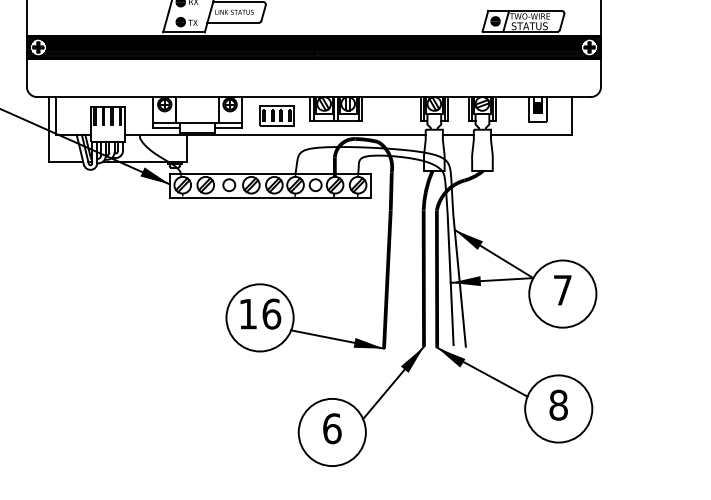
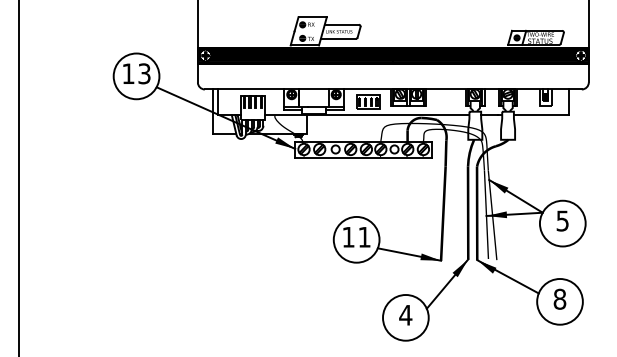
text: (562, 289) -> (562, 220), 7 -> 5
text: (271, 313) -> (364, 236), 16 -> 11
text: (331, 427) -> (405, 314), 6 -> 4

